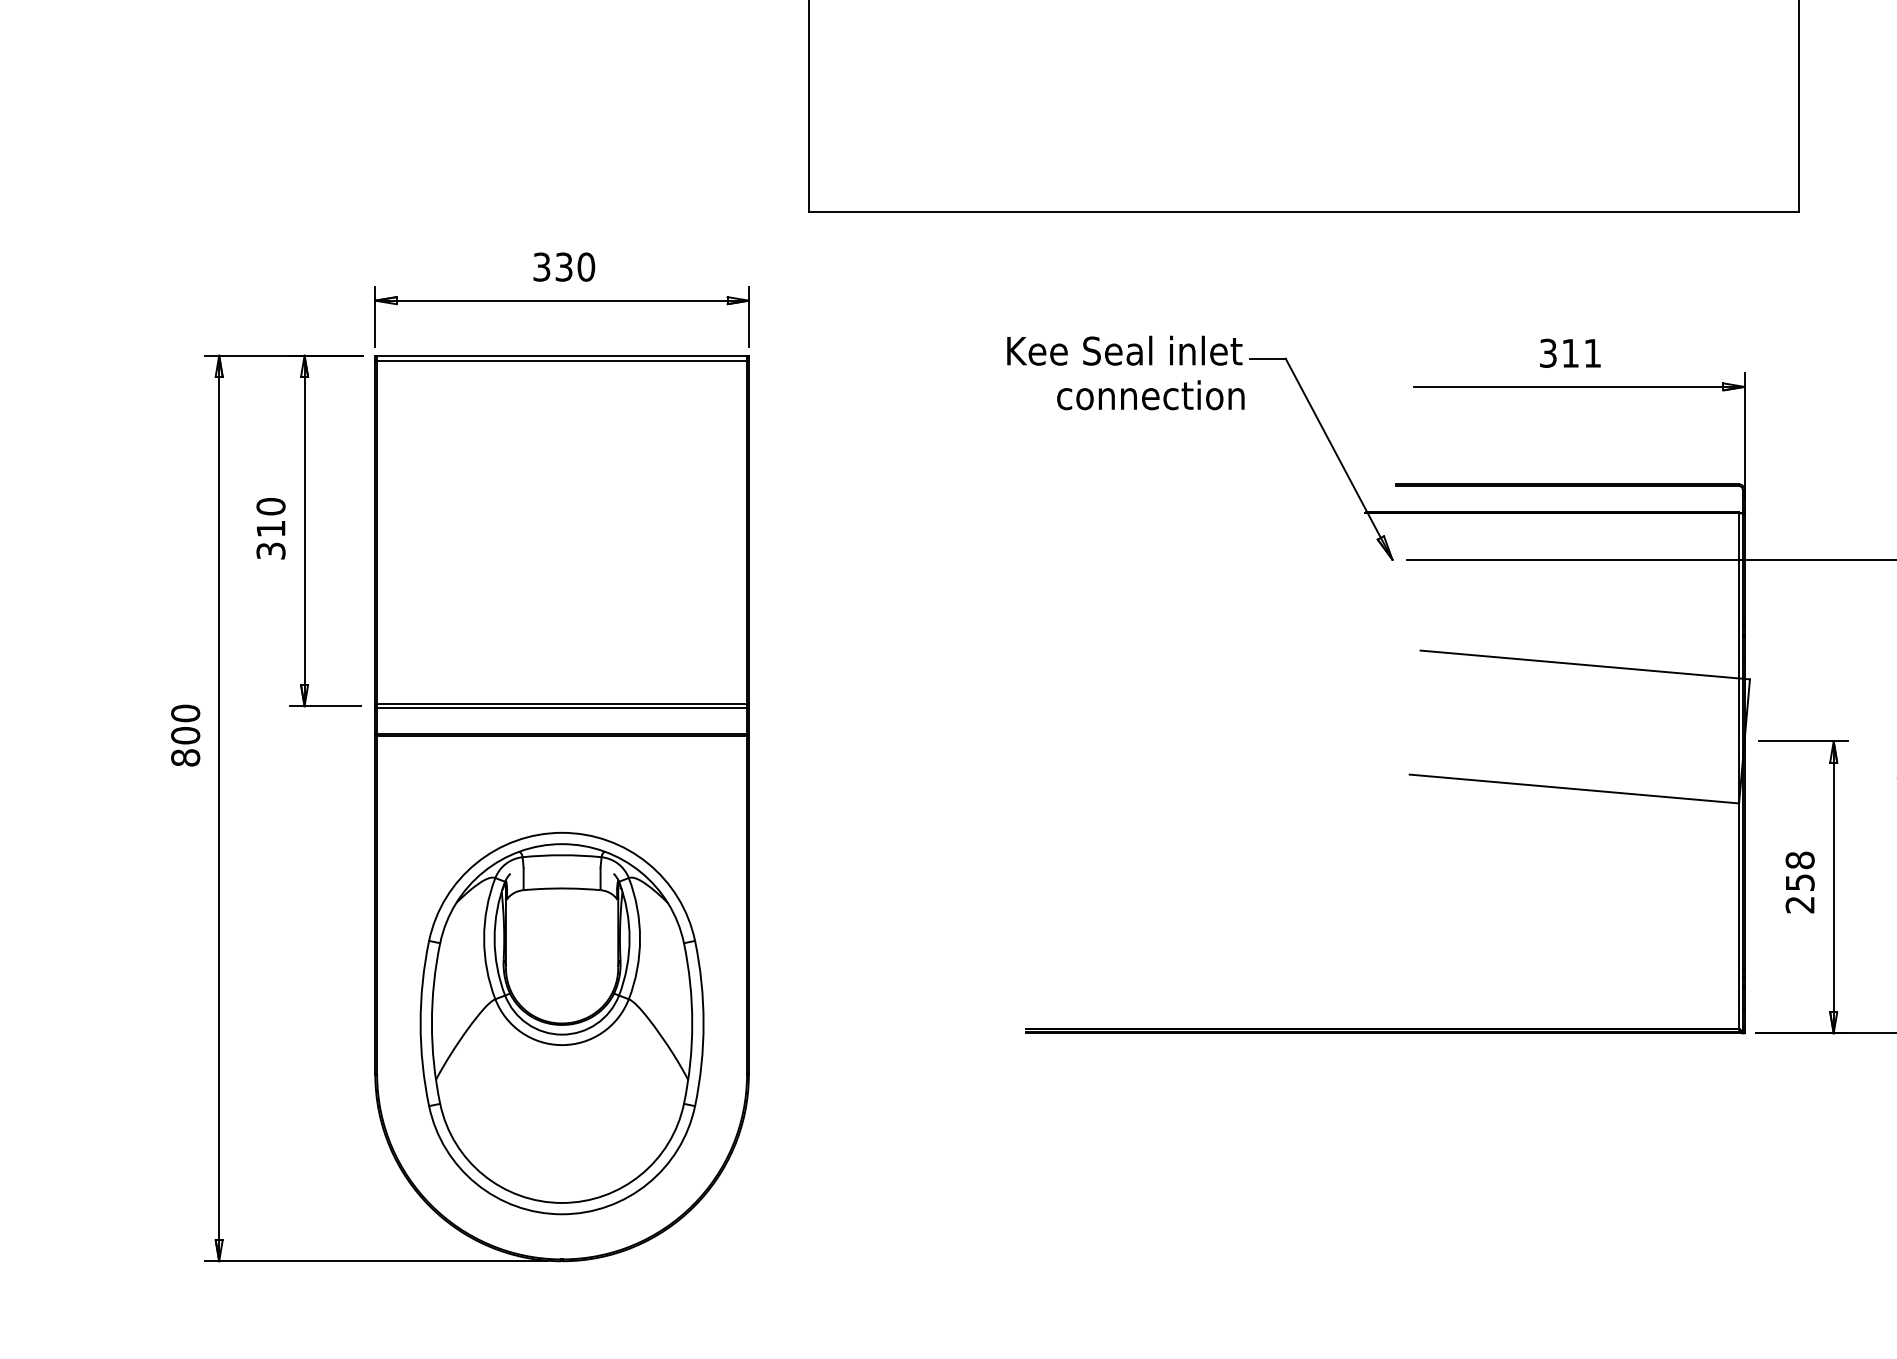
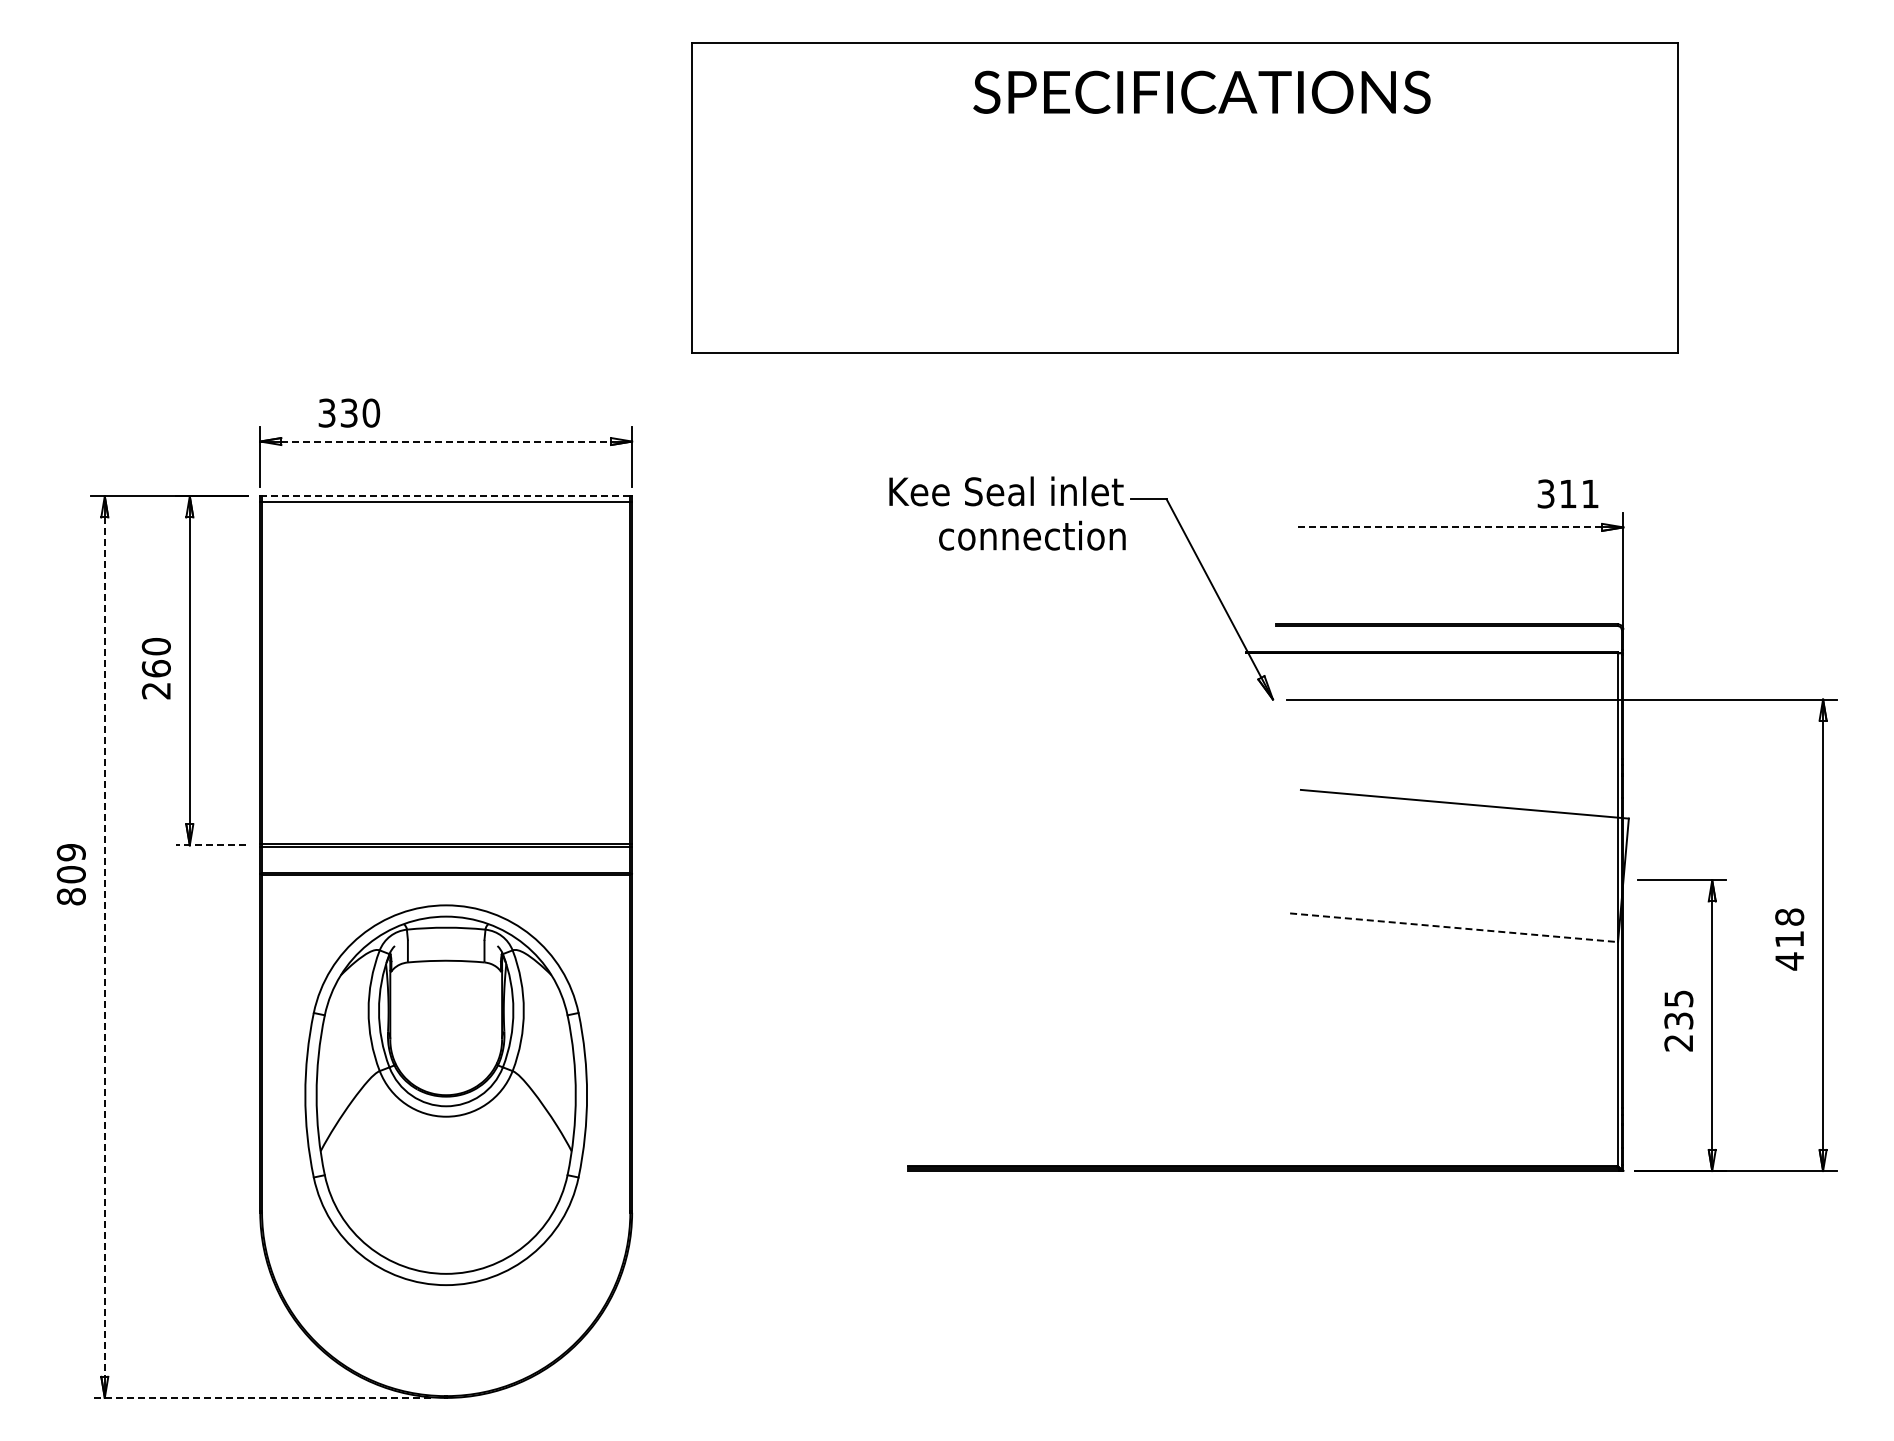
text: (564, 266) -> (349, 412), moved
line: (562, 300) -> (446, 441), solid -> dashed
text: (1569, 352) -> (1567, 493), moved
line: (561, 355) -> (445, 496), solid -> dashed
line: (1567, 387) -> (1447, 527), solid -> dashed
text: (270, 539) -> (155, 679), 310 -> 260
line: (325, 706) -> (210, 845), solid -> dashed
text: (185, 713) -> (71, 852), 800 -> 809
line: (1574, 788) -> (1454, 927), solid -> dashed
line: (218, 808) -> (104, 947), solid -> dashed
text: (1799, 871) -> (1678, 1009), 258 -> 235
part: (561, 1022) -> (445, 1094), moved
line: (375, 1260) -> (260, 1397), solid -> dashed

